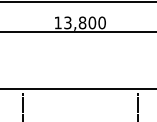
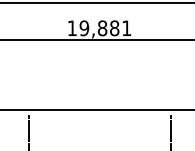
text: (84, 22) -> (104, 27), 13,800 -> 19,881

